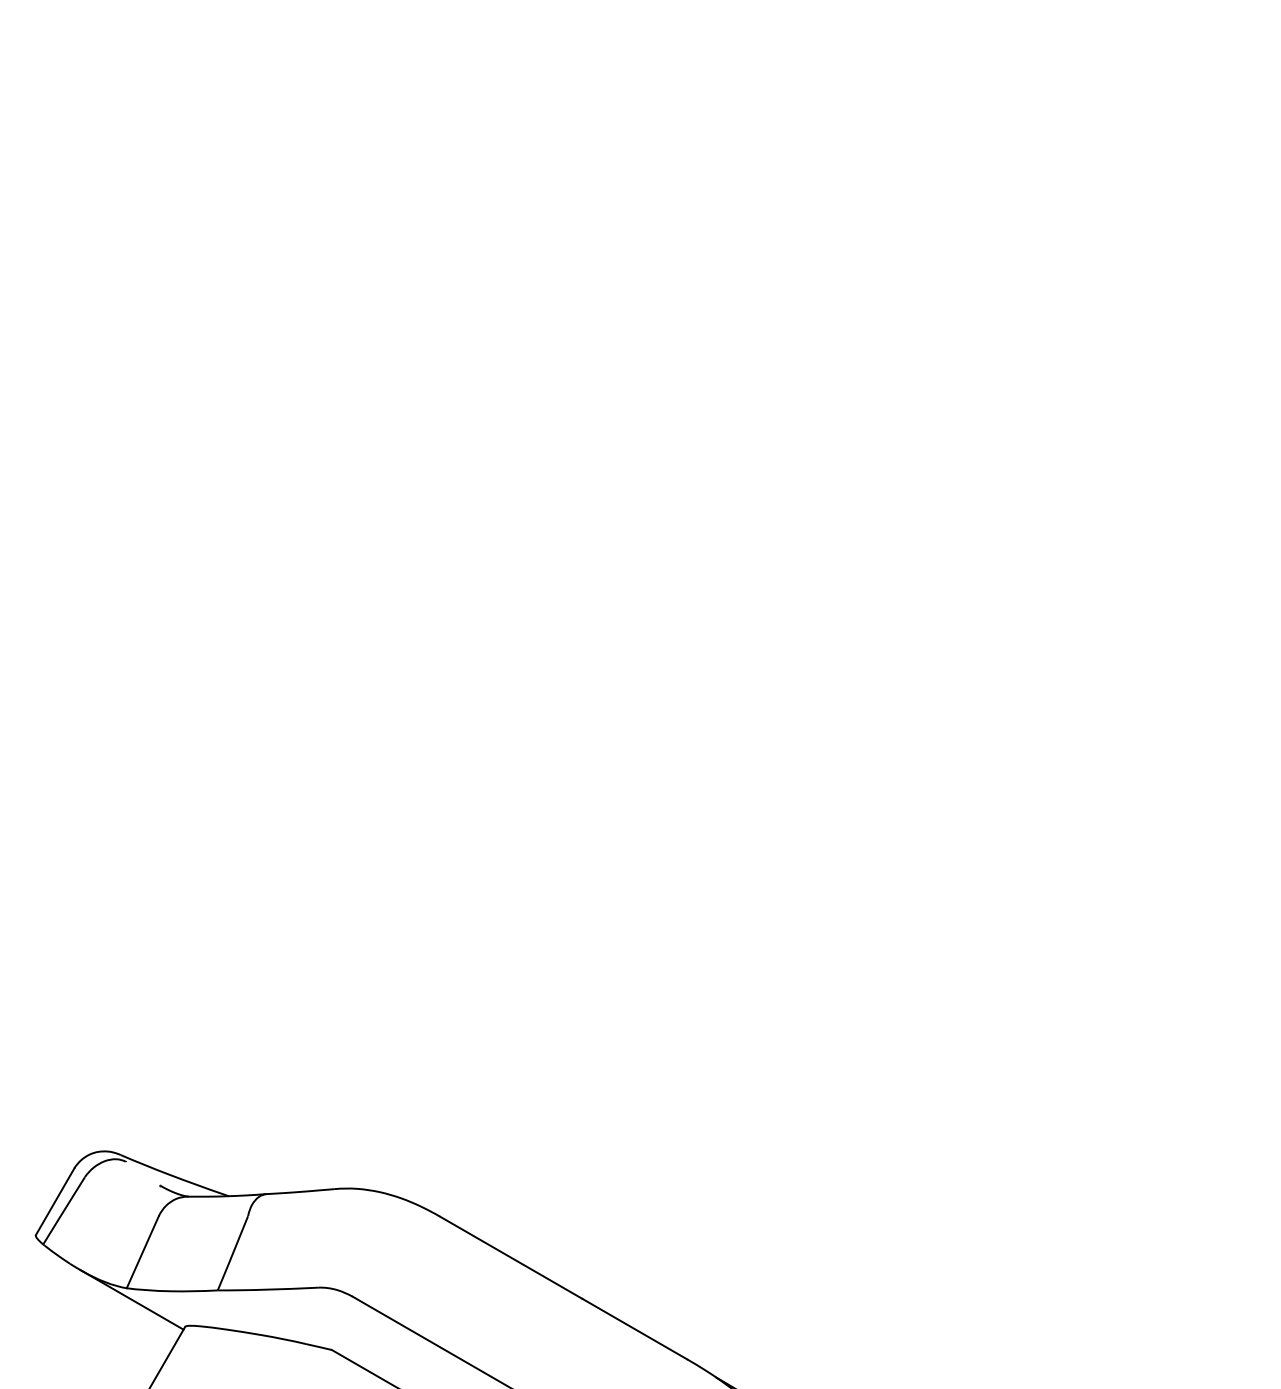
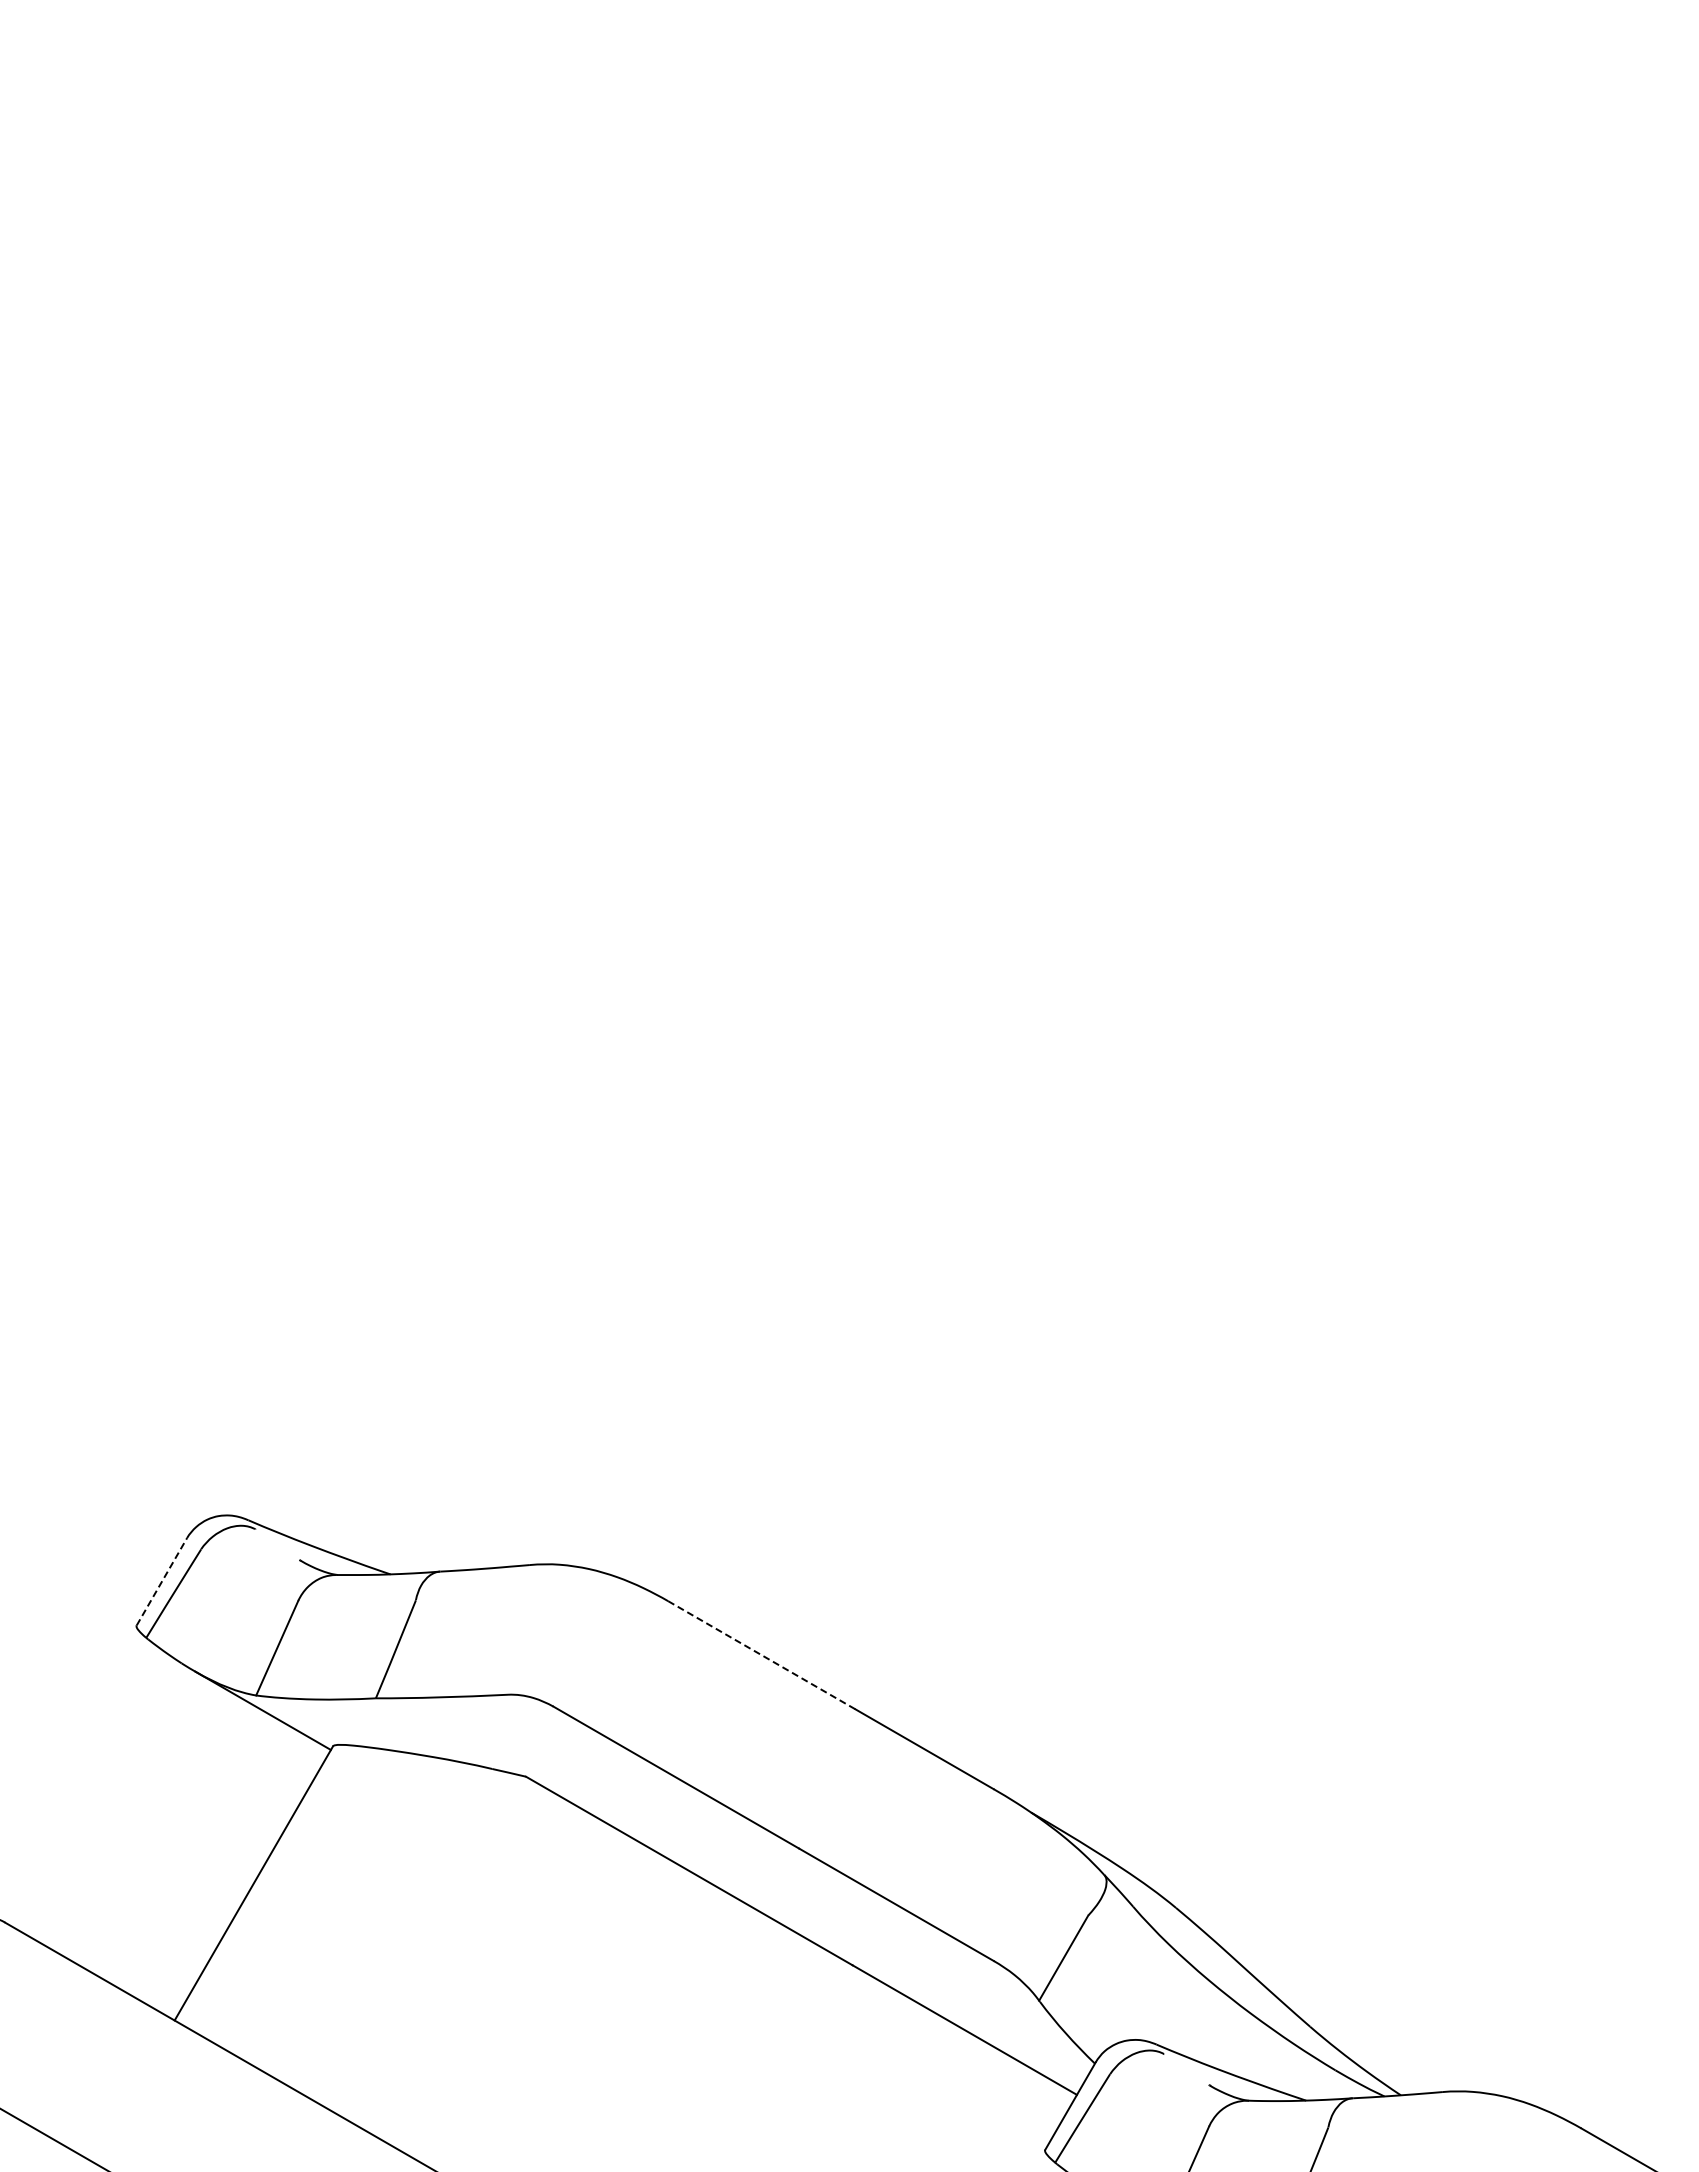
line: (55, 1201) -> (162, 1581), solid -> dashed
line: (511, 1257) -> (762, 1655), solid -> dashed

